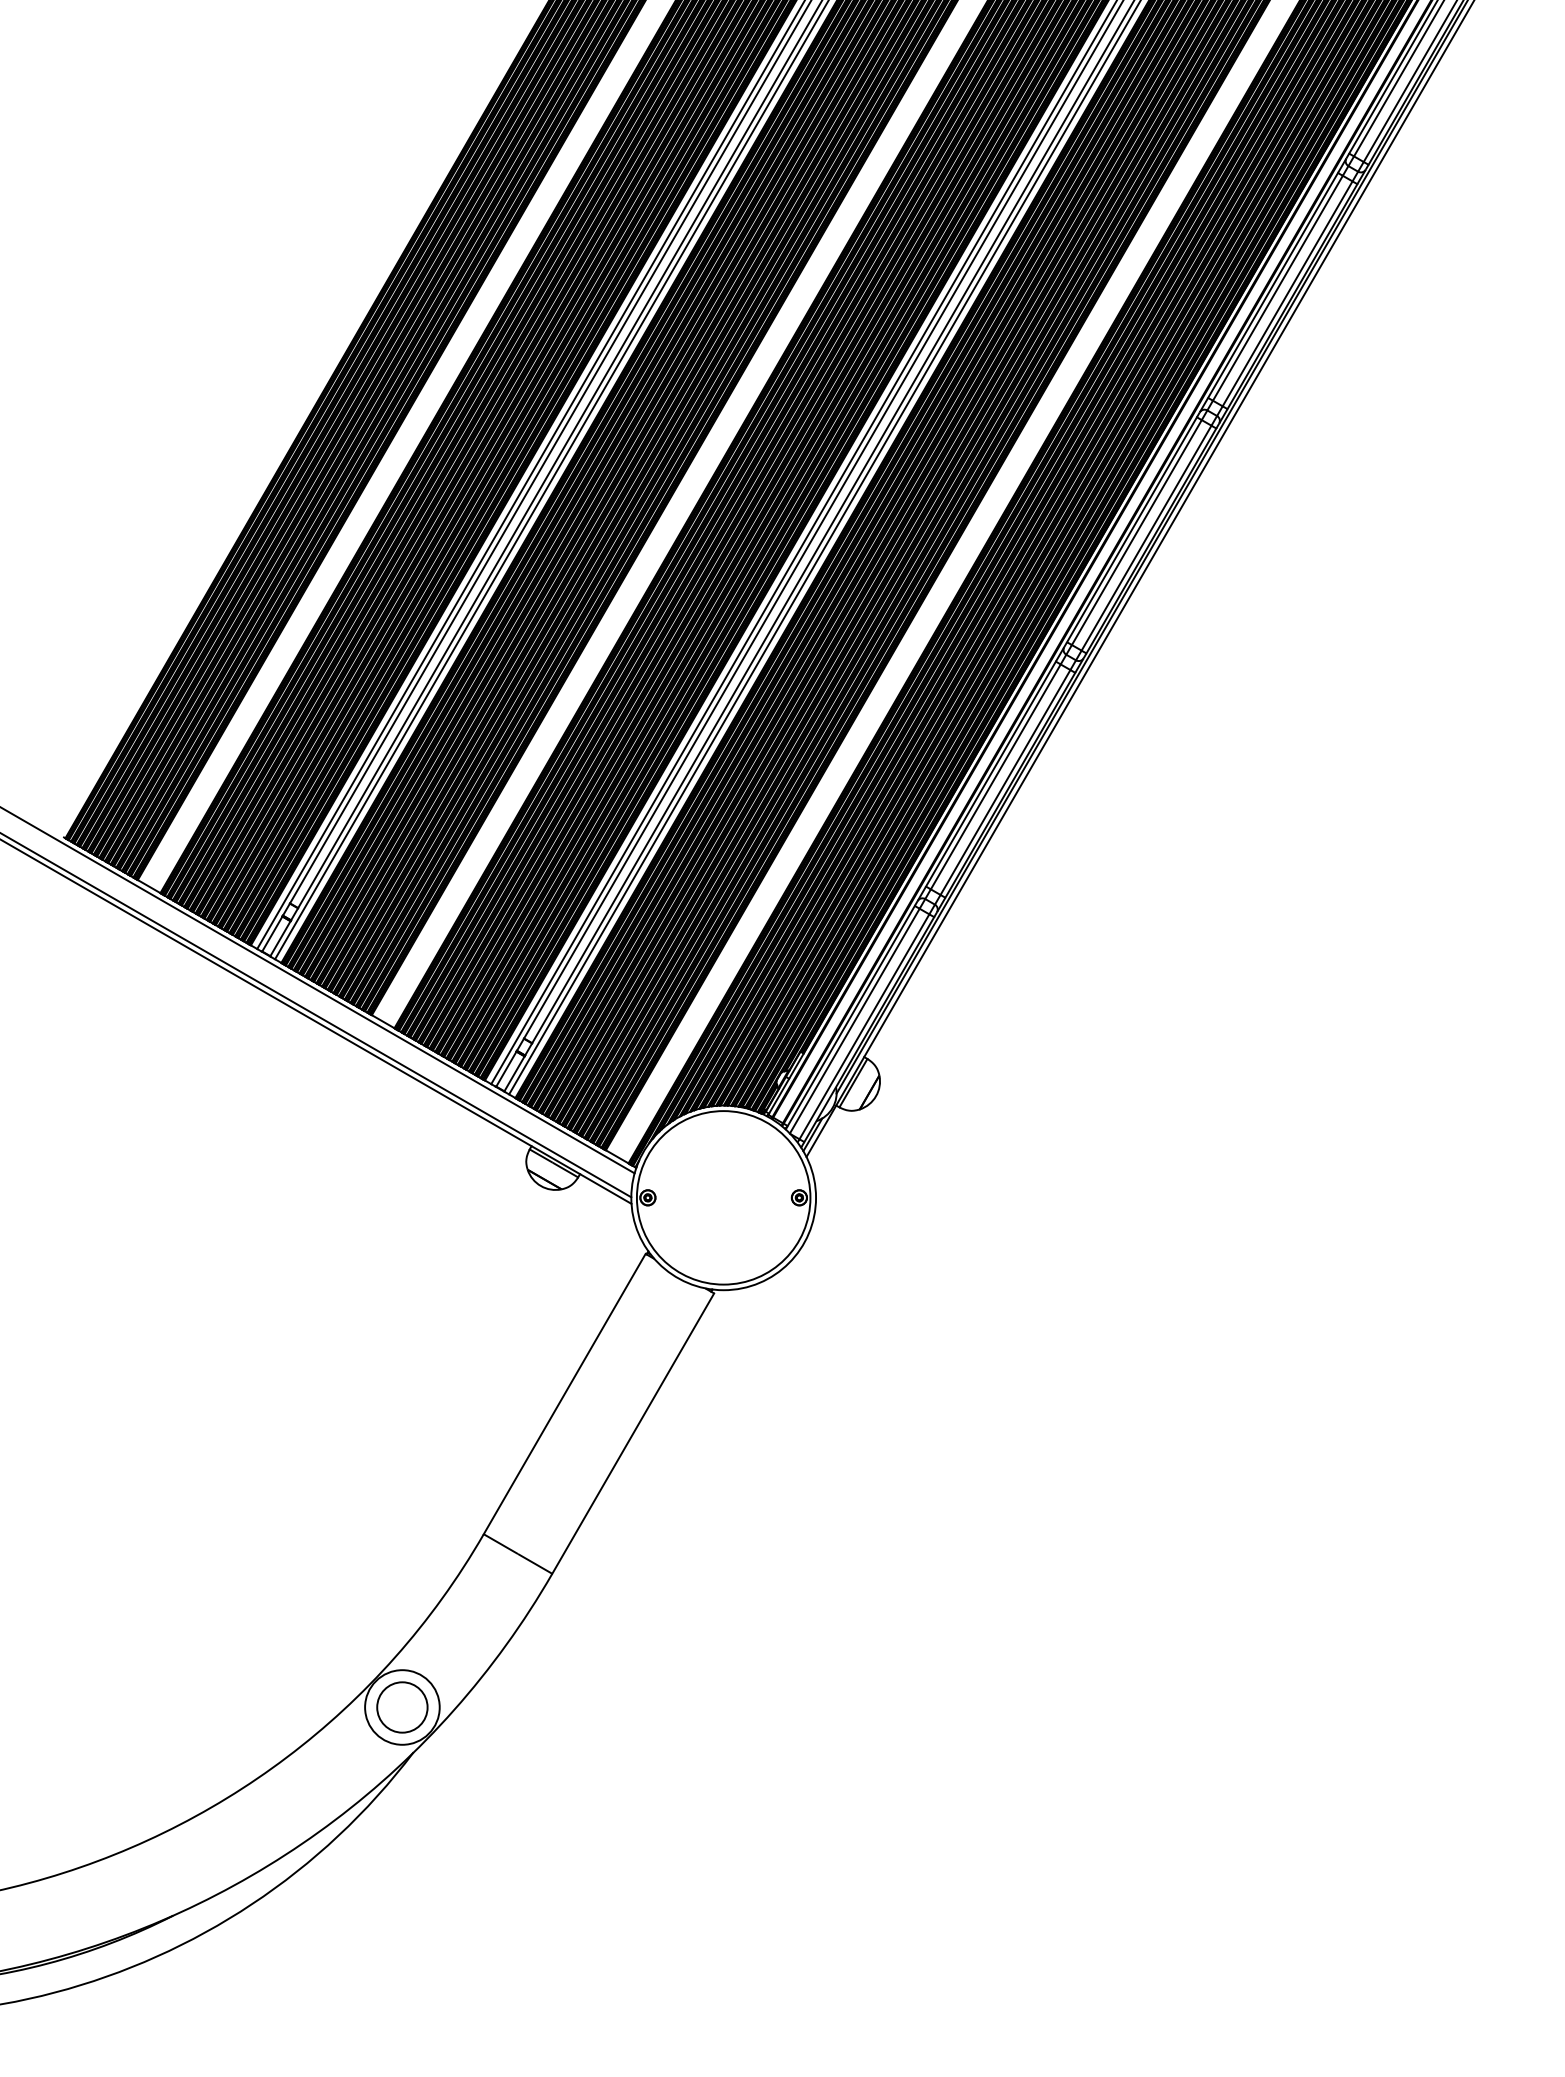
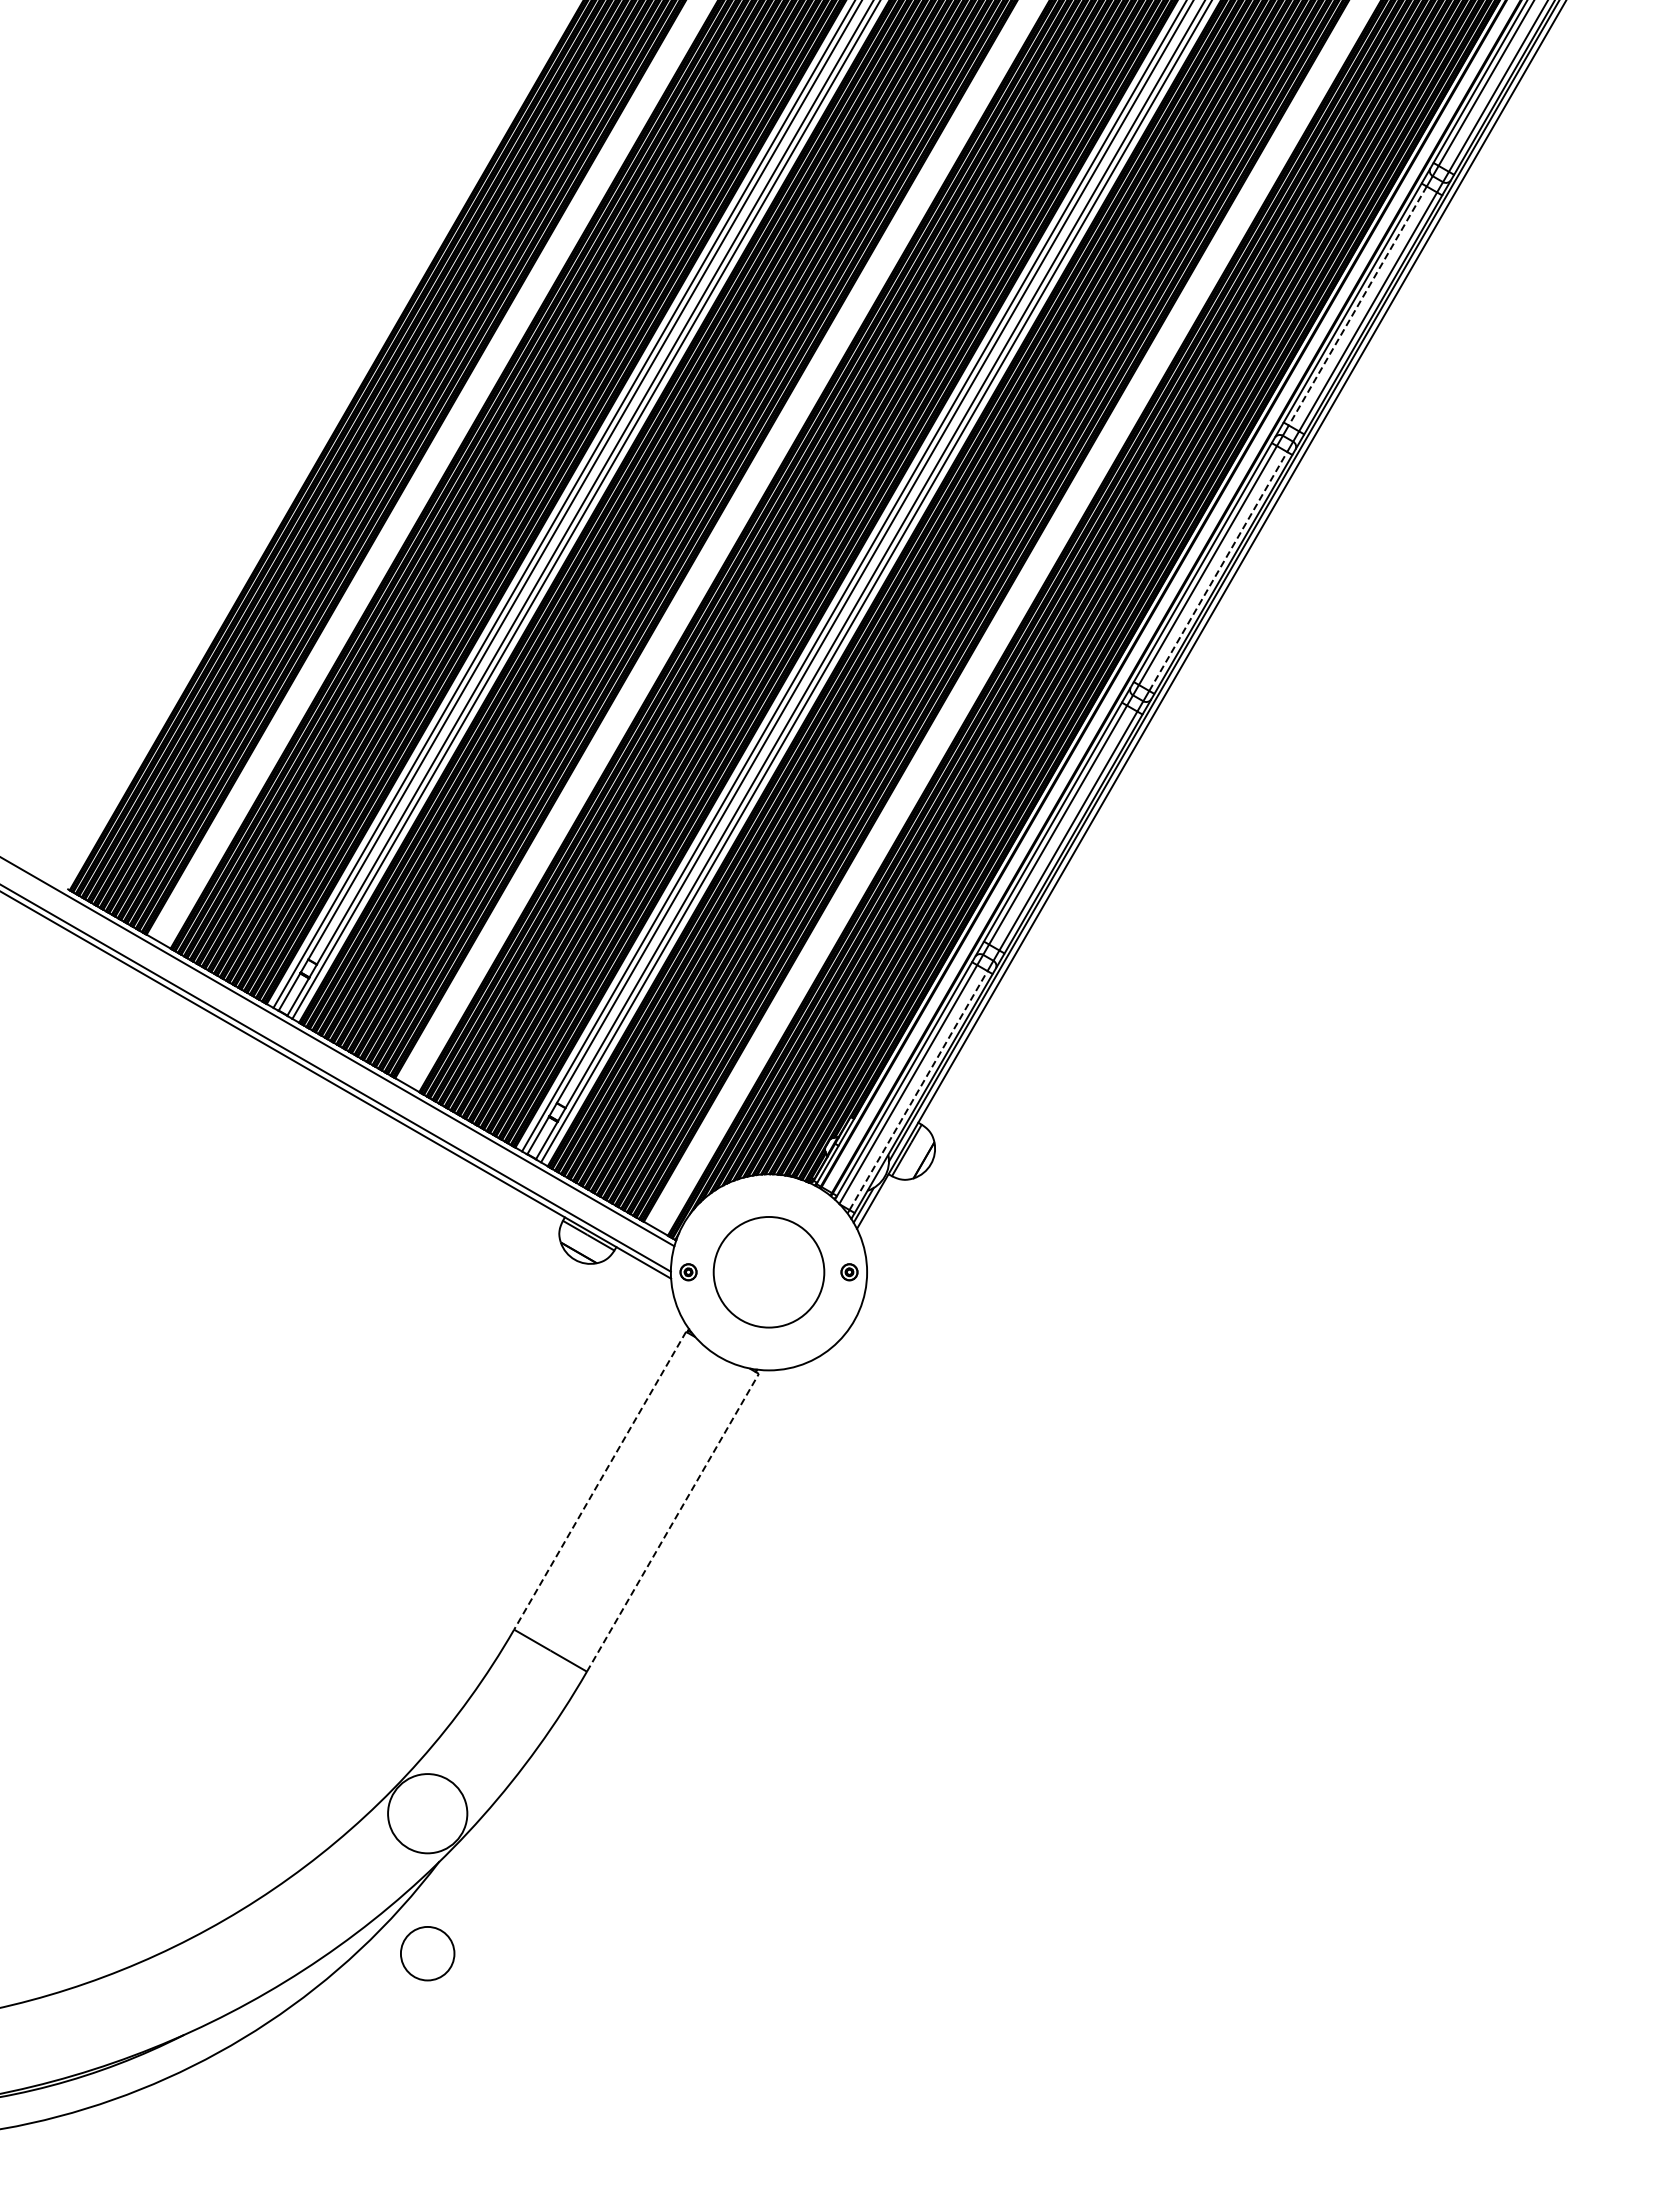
line: (1277, 287) -> (1357, 305), solid -> dashed
line: (1146, 538) -> (1218, 571), solid -> dashed
line: (864, 1026) -> (918, 1090), solid -> dashed
circle: (723, 1198) -> (768, 1272), size x0.6
line: (565, 1393) -> (600, 1480), solid -> dashed
line: (632, 1433) -> (672, 1522), solid -> dashed
circle: (402, 1707) -> (427, 1953), moved

